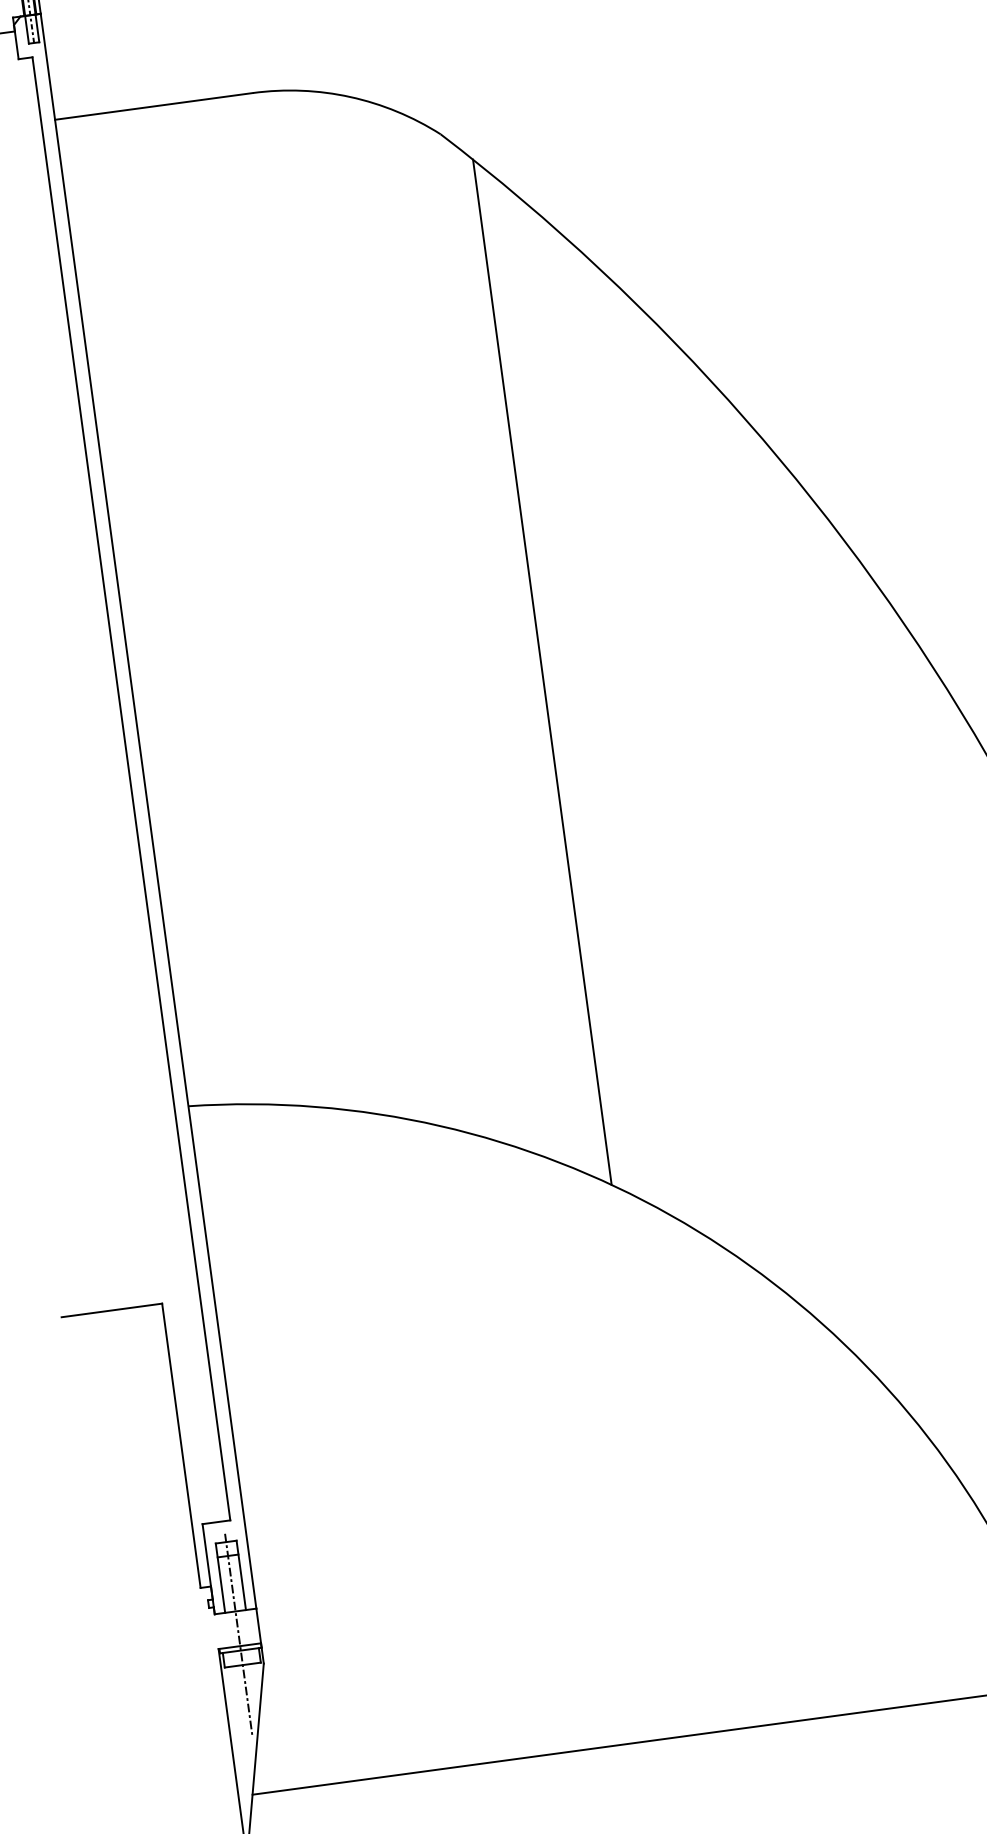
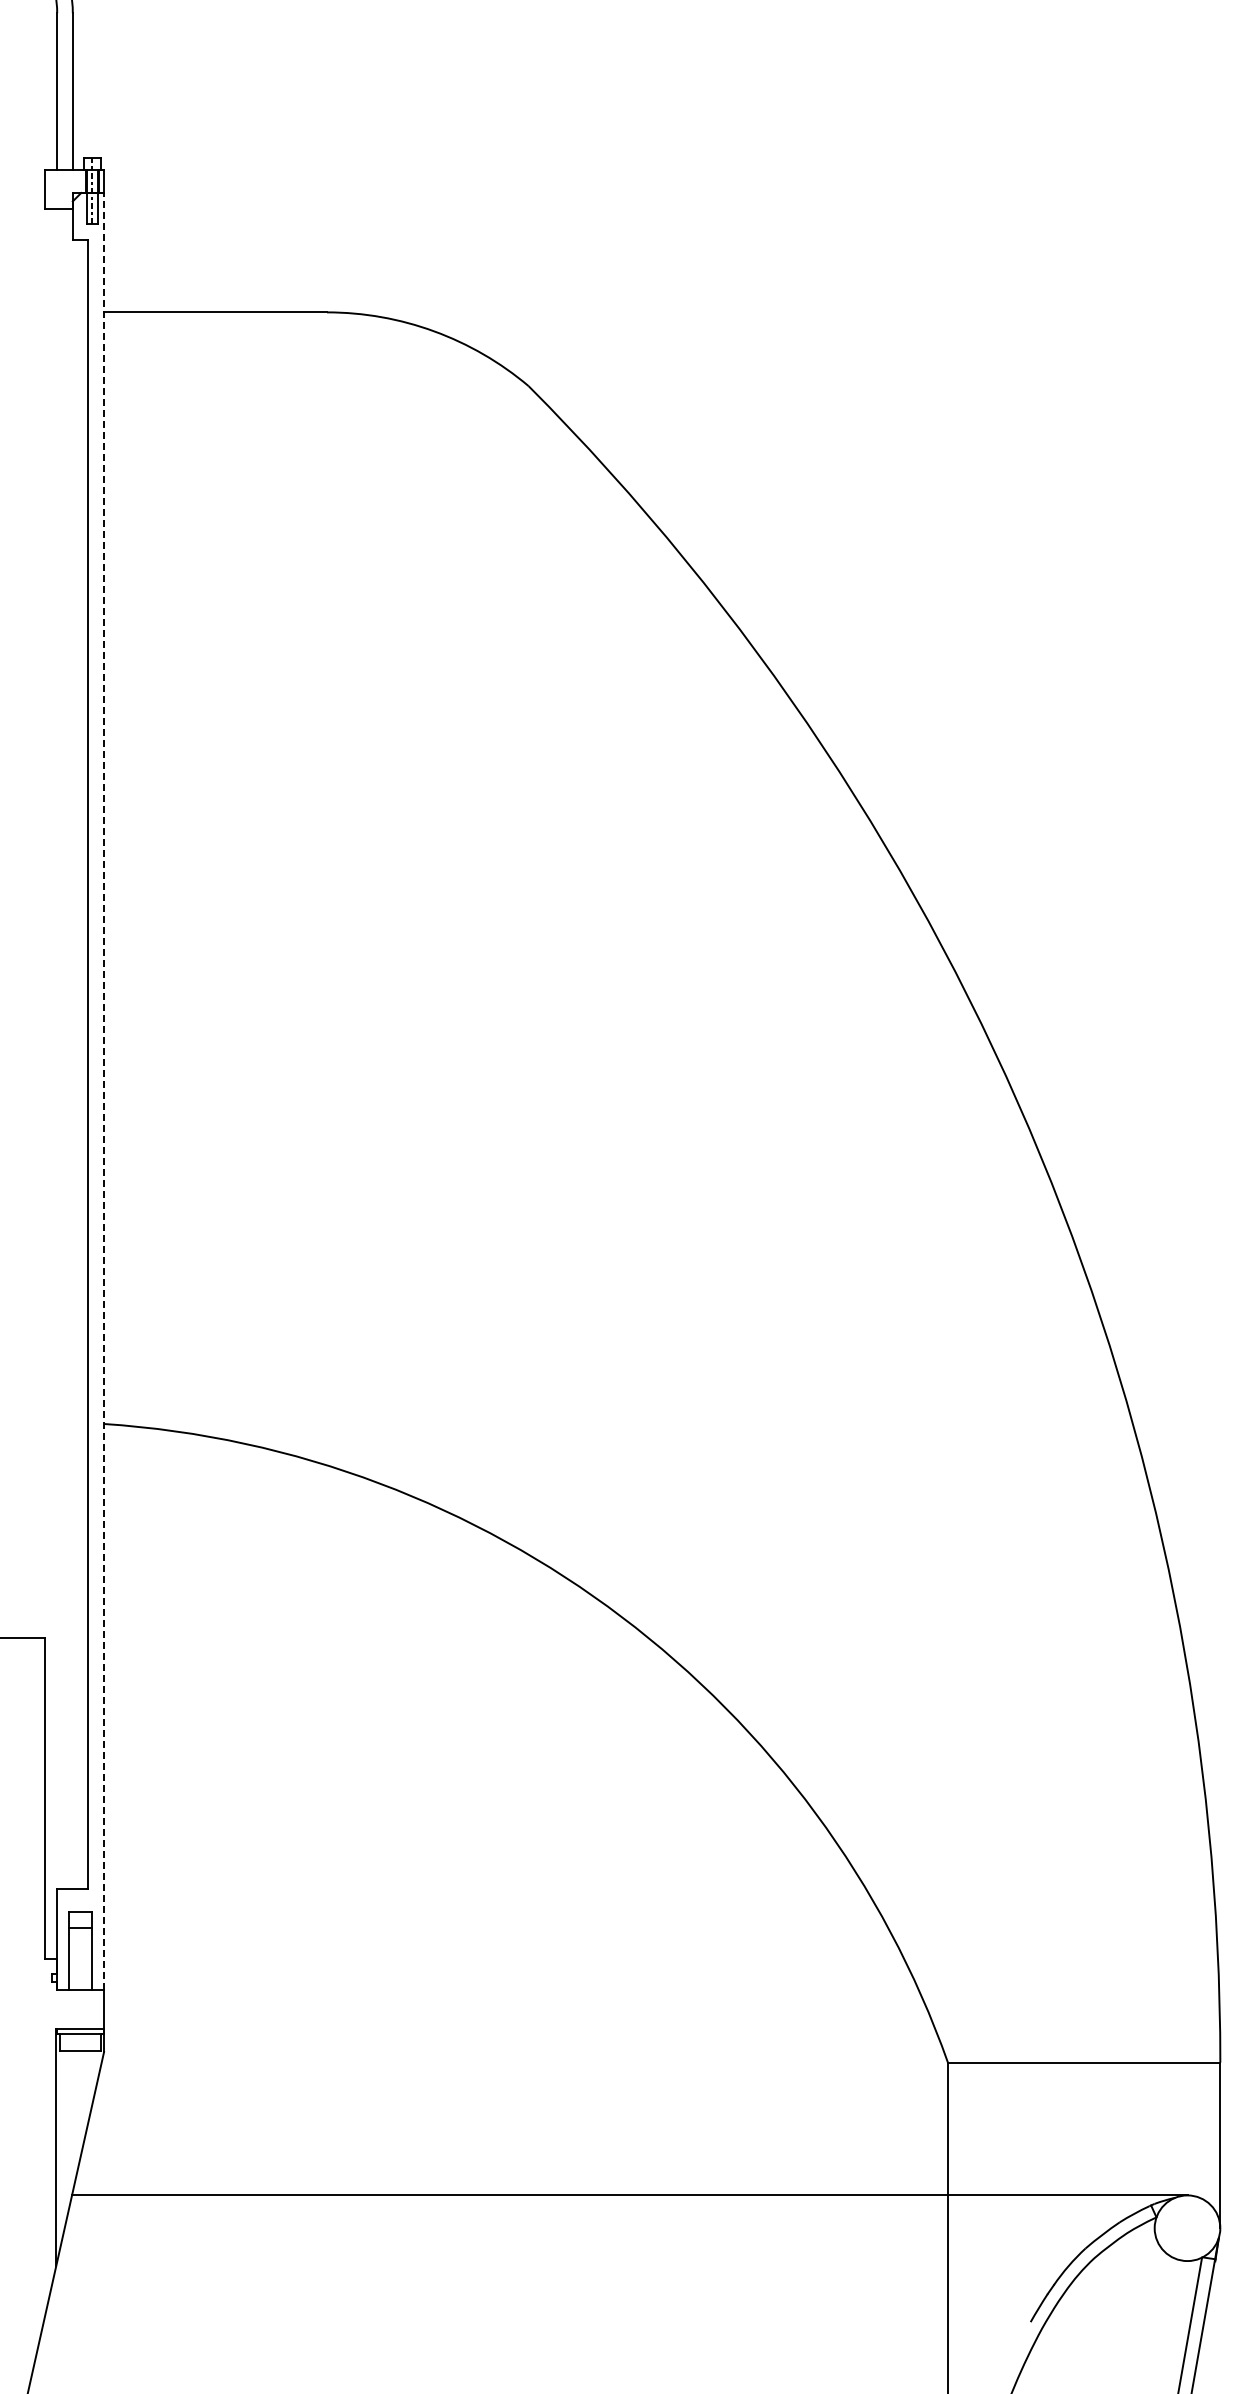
line: (542, 672) -> (560, 996), removed
line: (148, 811) -> (104, 1091), solid -> dashed
line: (238, 1634) -> (80, 2015), removed

